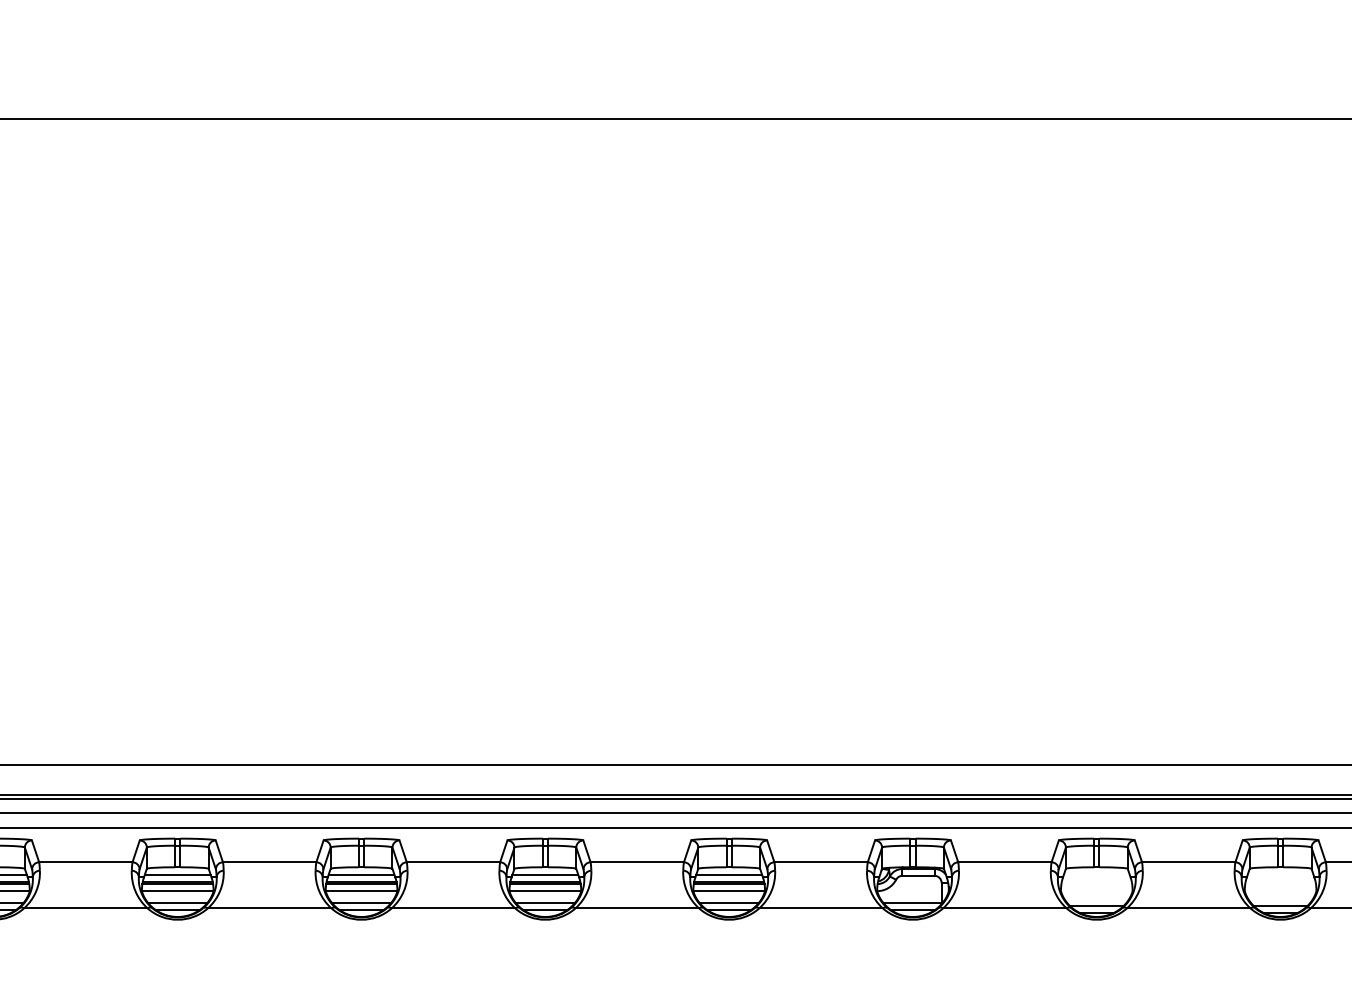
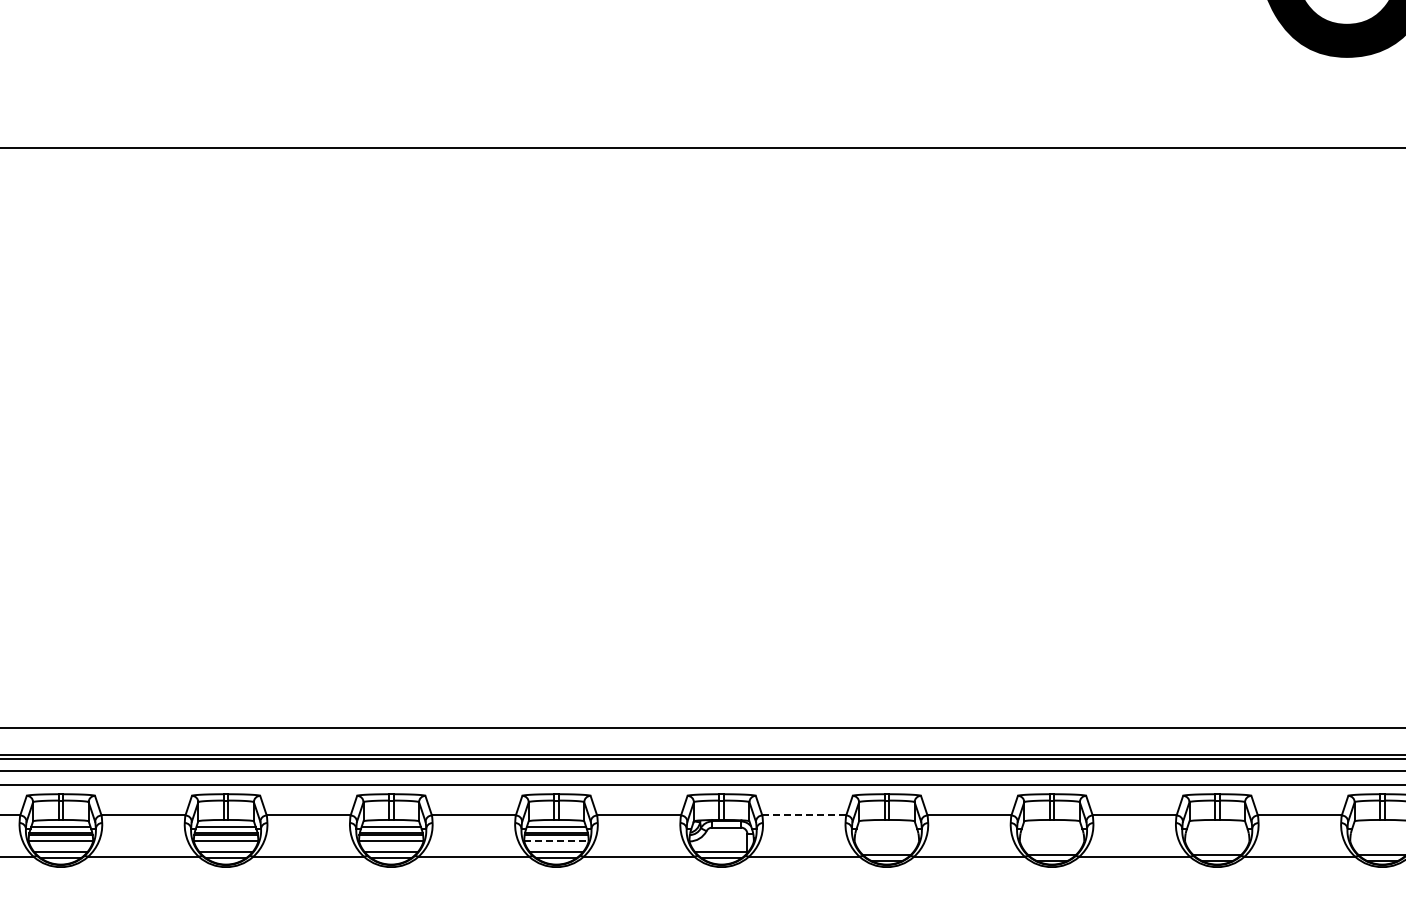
line: (1005, 862) -> (804, 815), solid -> dashed
line: (729, 891) -> (556, 841), solid -> dashed

